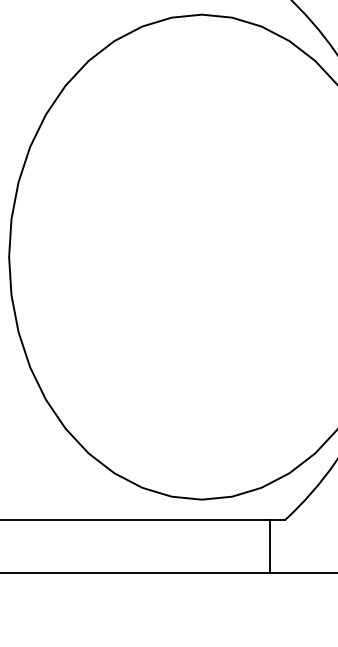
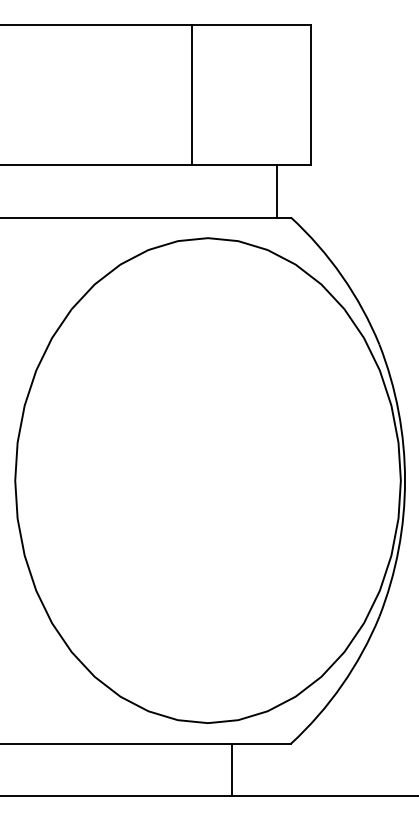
line: (270, 546) -> (231, 769), moved

